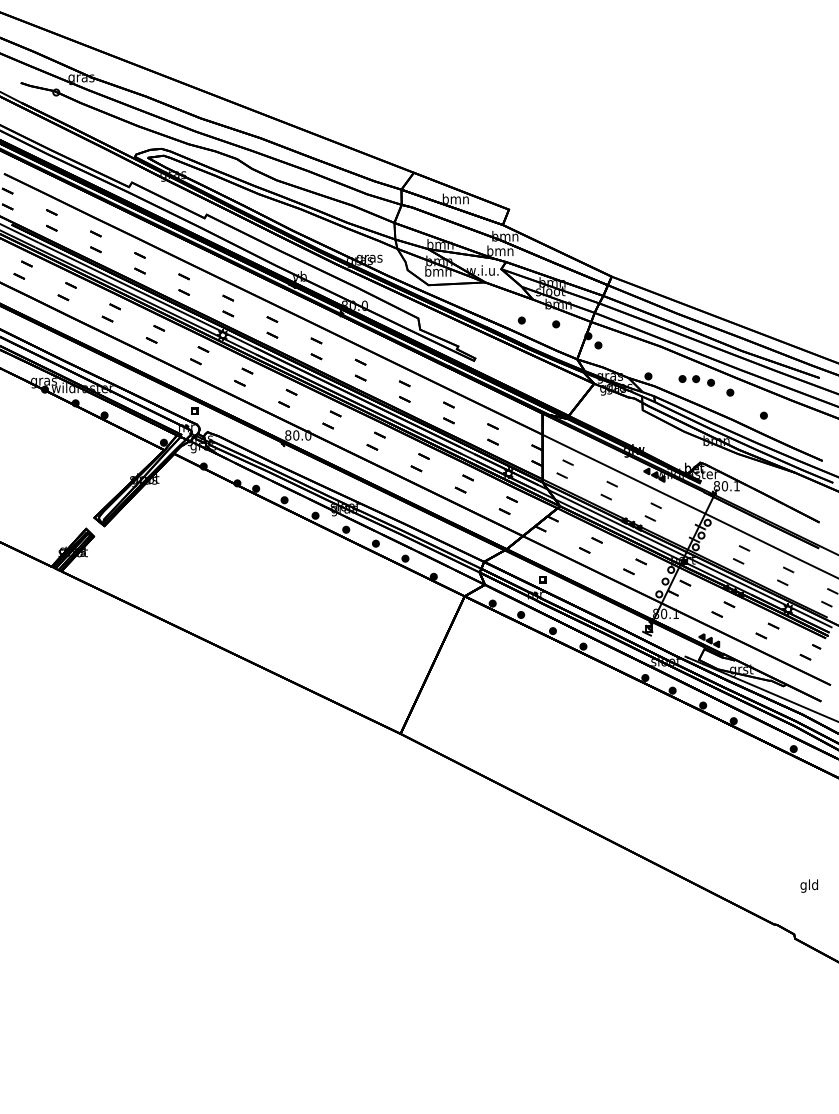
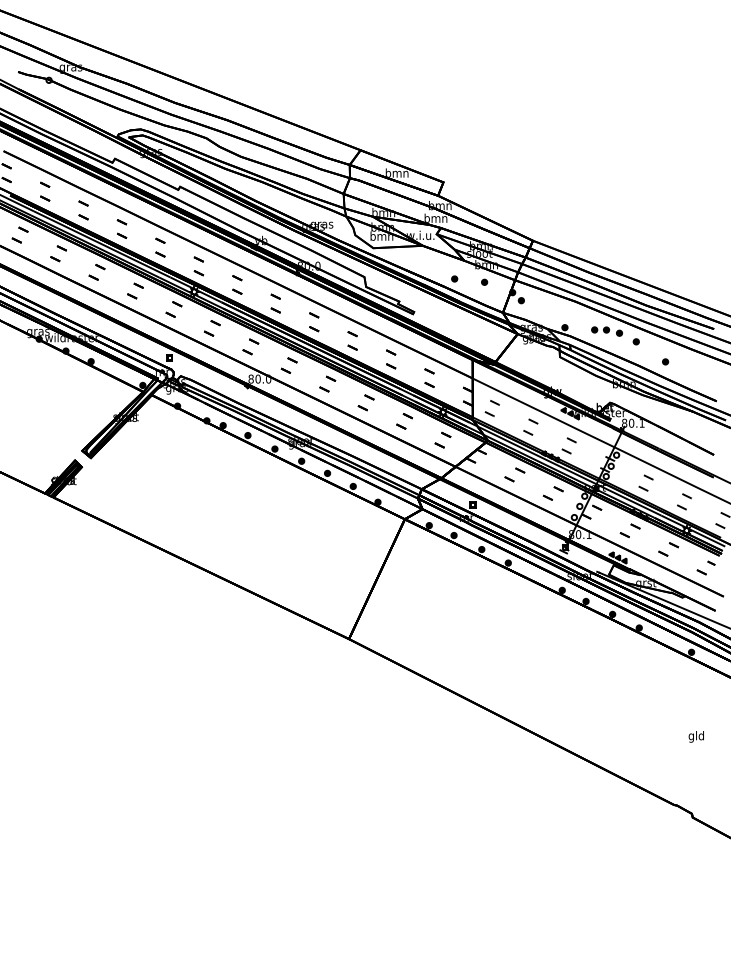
text: (808, 885) -> (695, 736), moved

